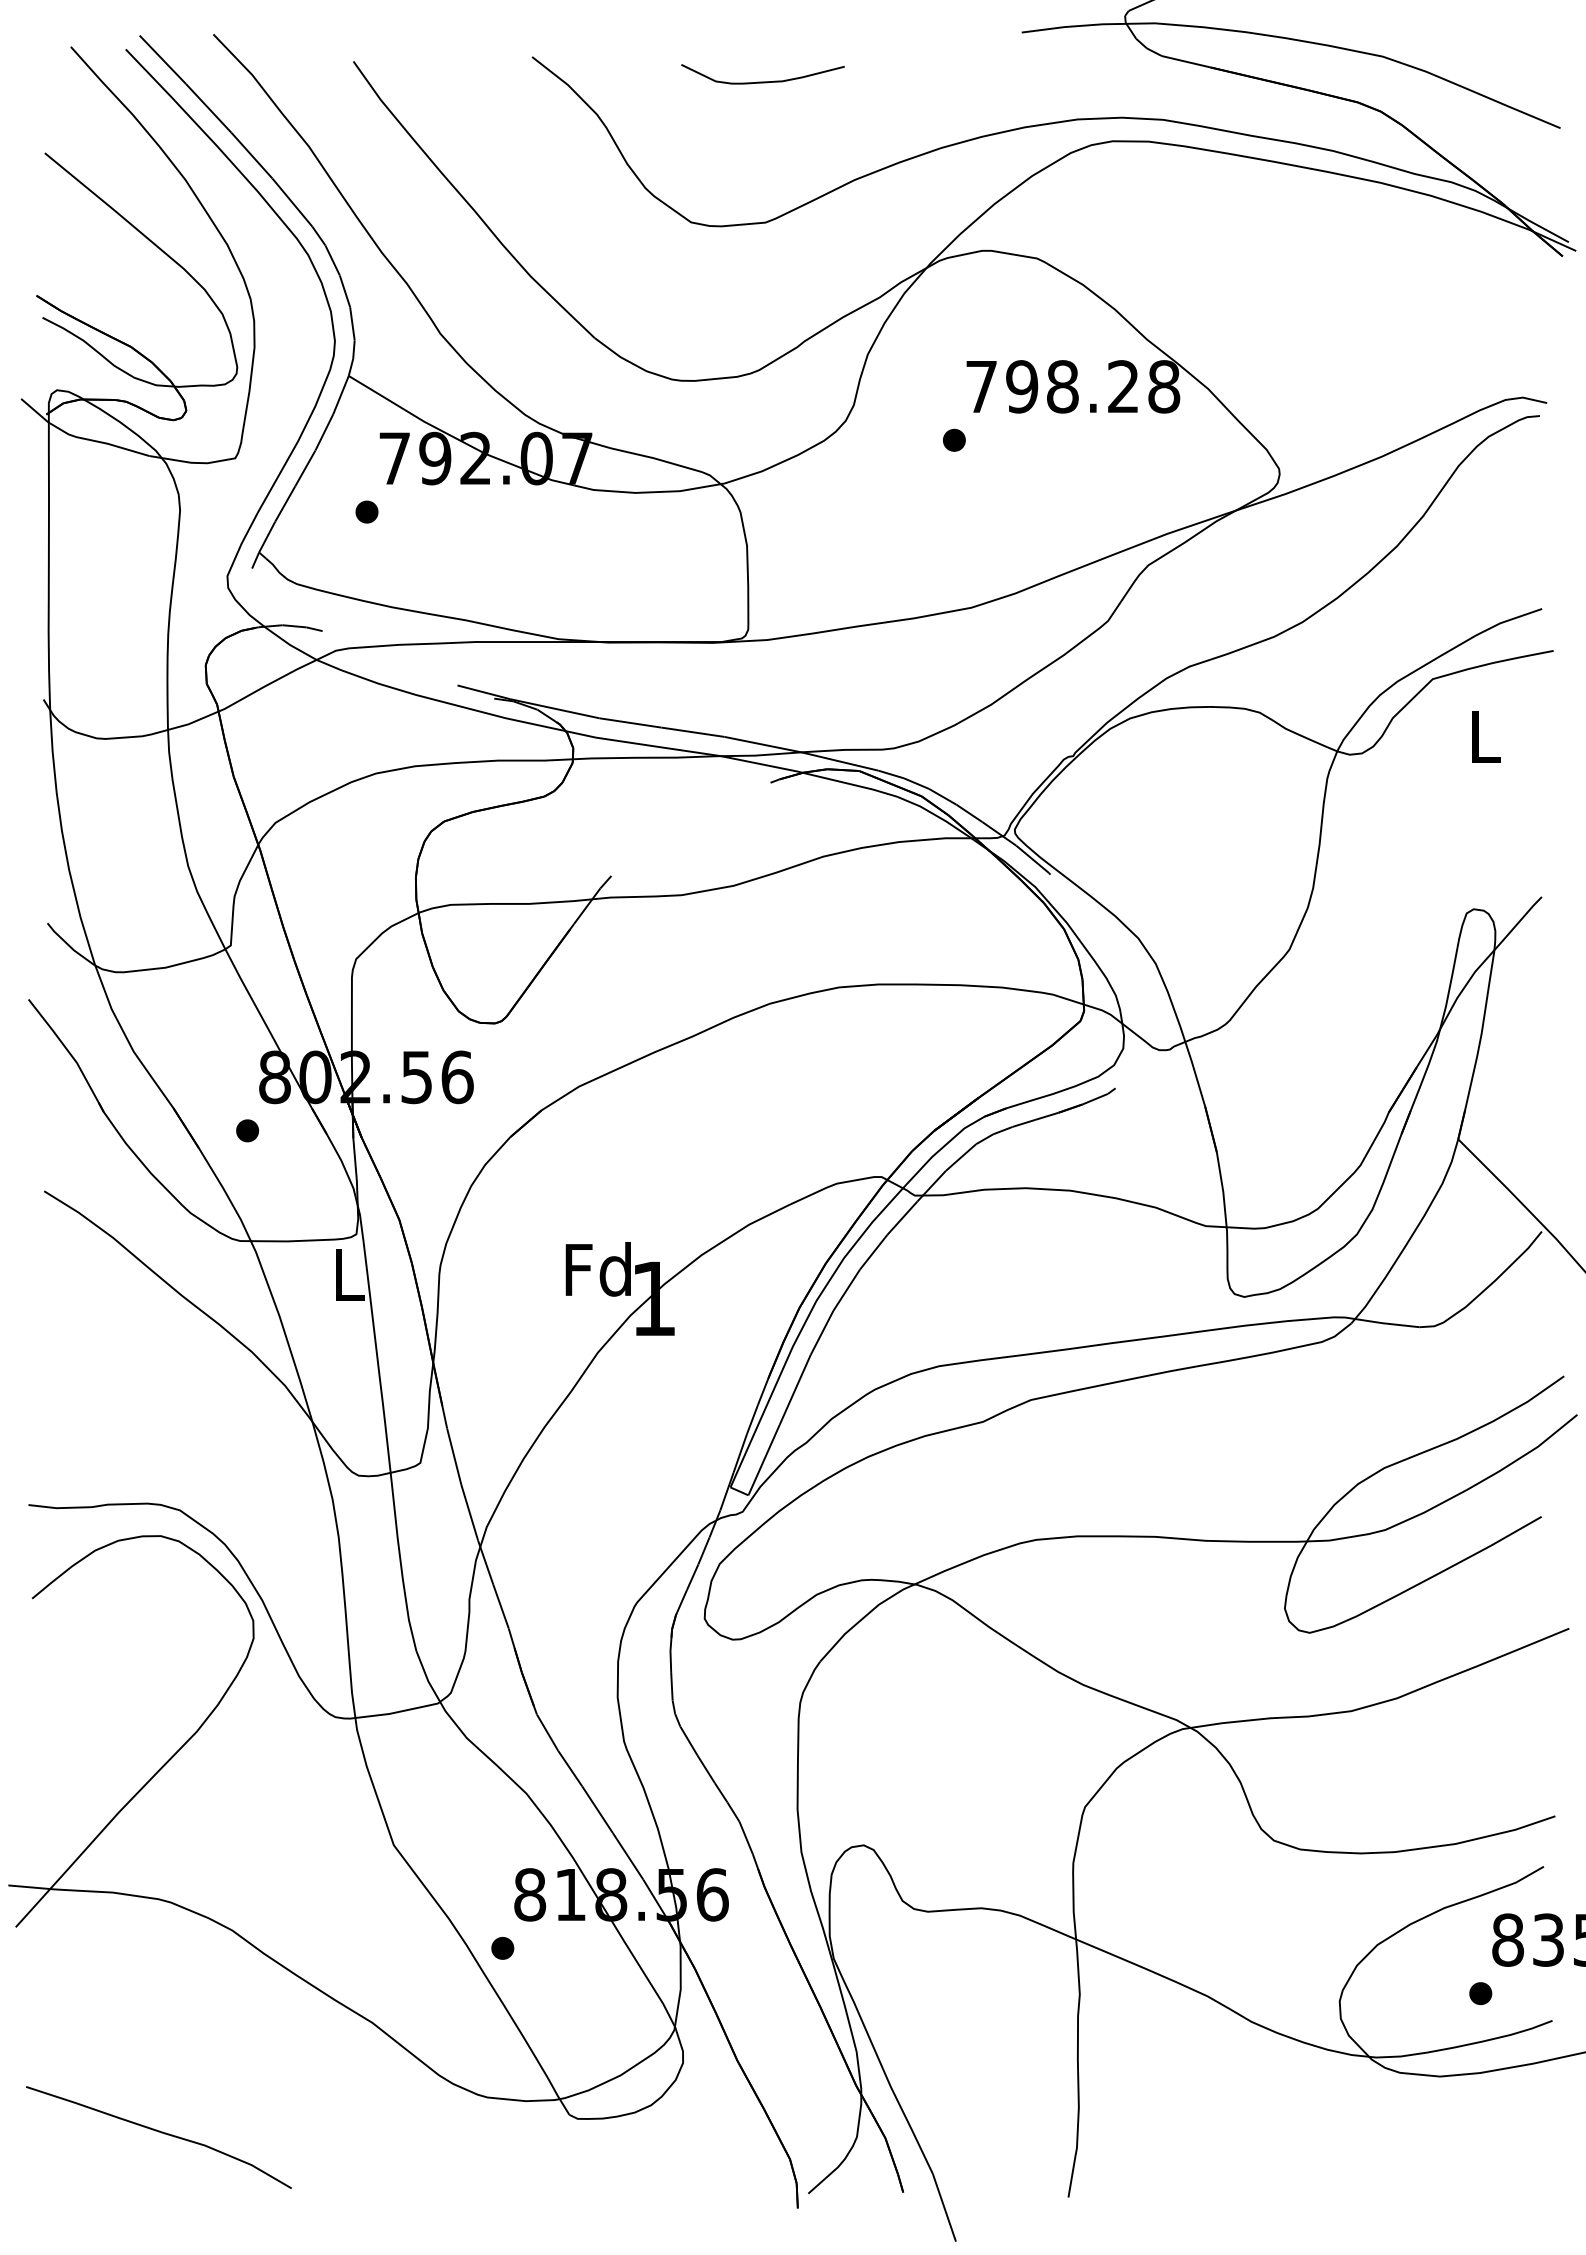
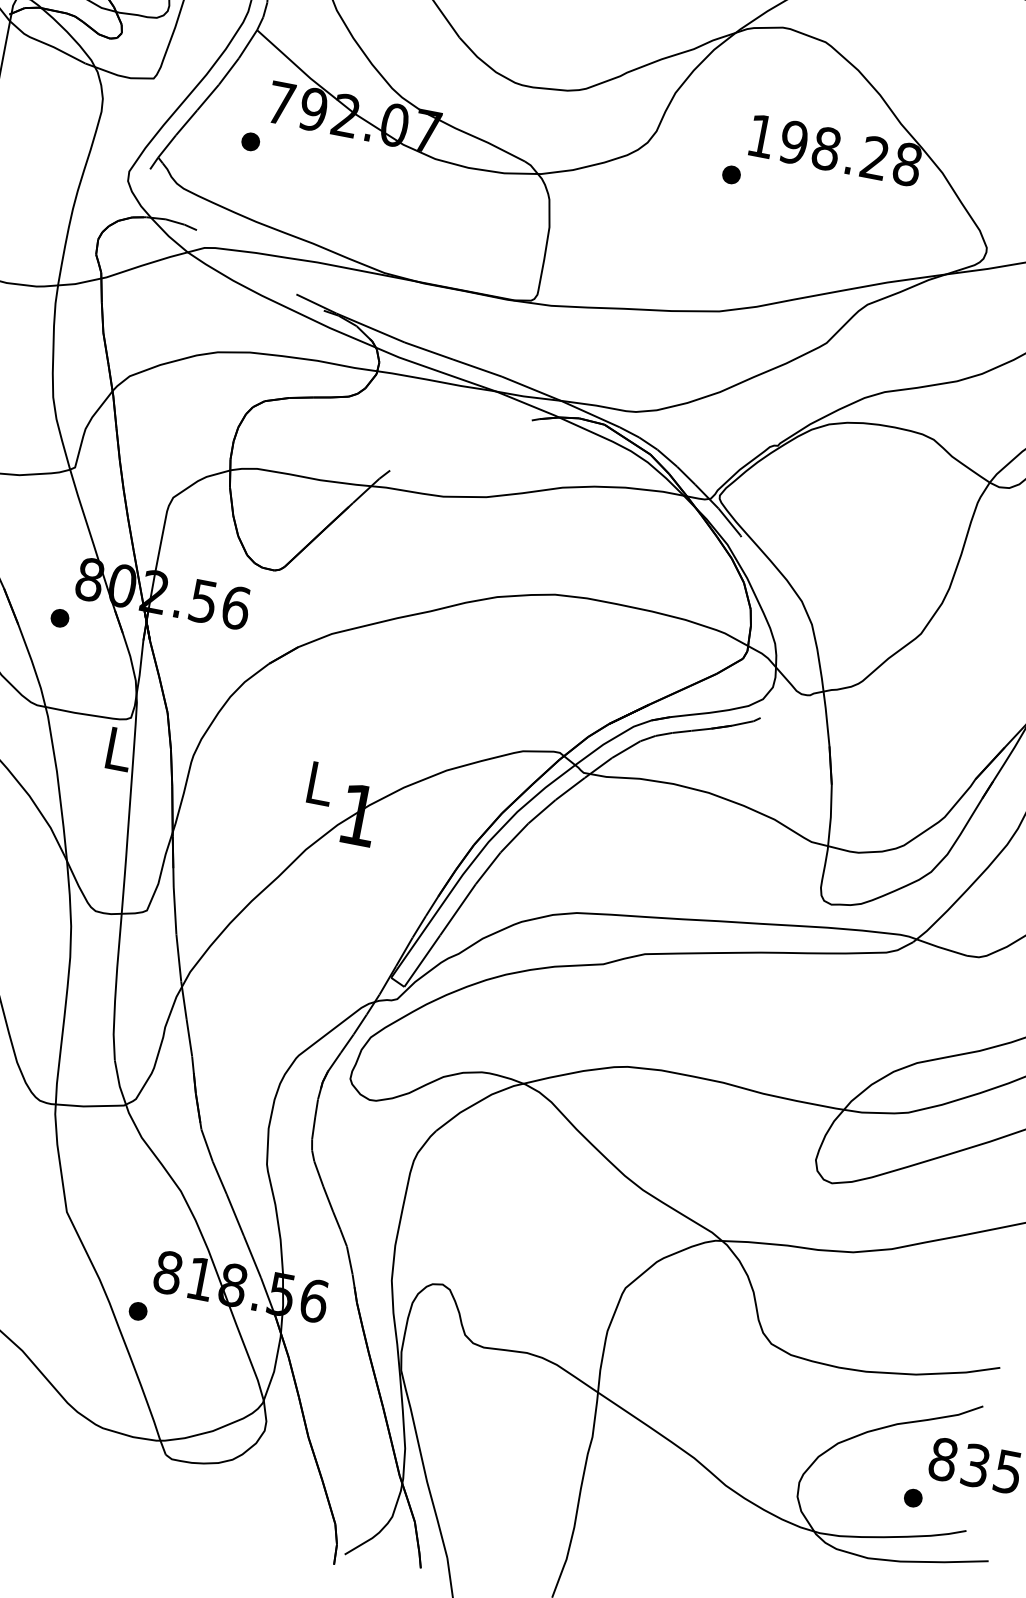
text: (981, 386) -> (761, 136), 798.28 -> 198.28
text: (597, 1269) -> (318, 783), Fd -> L

